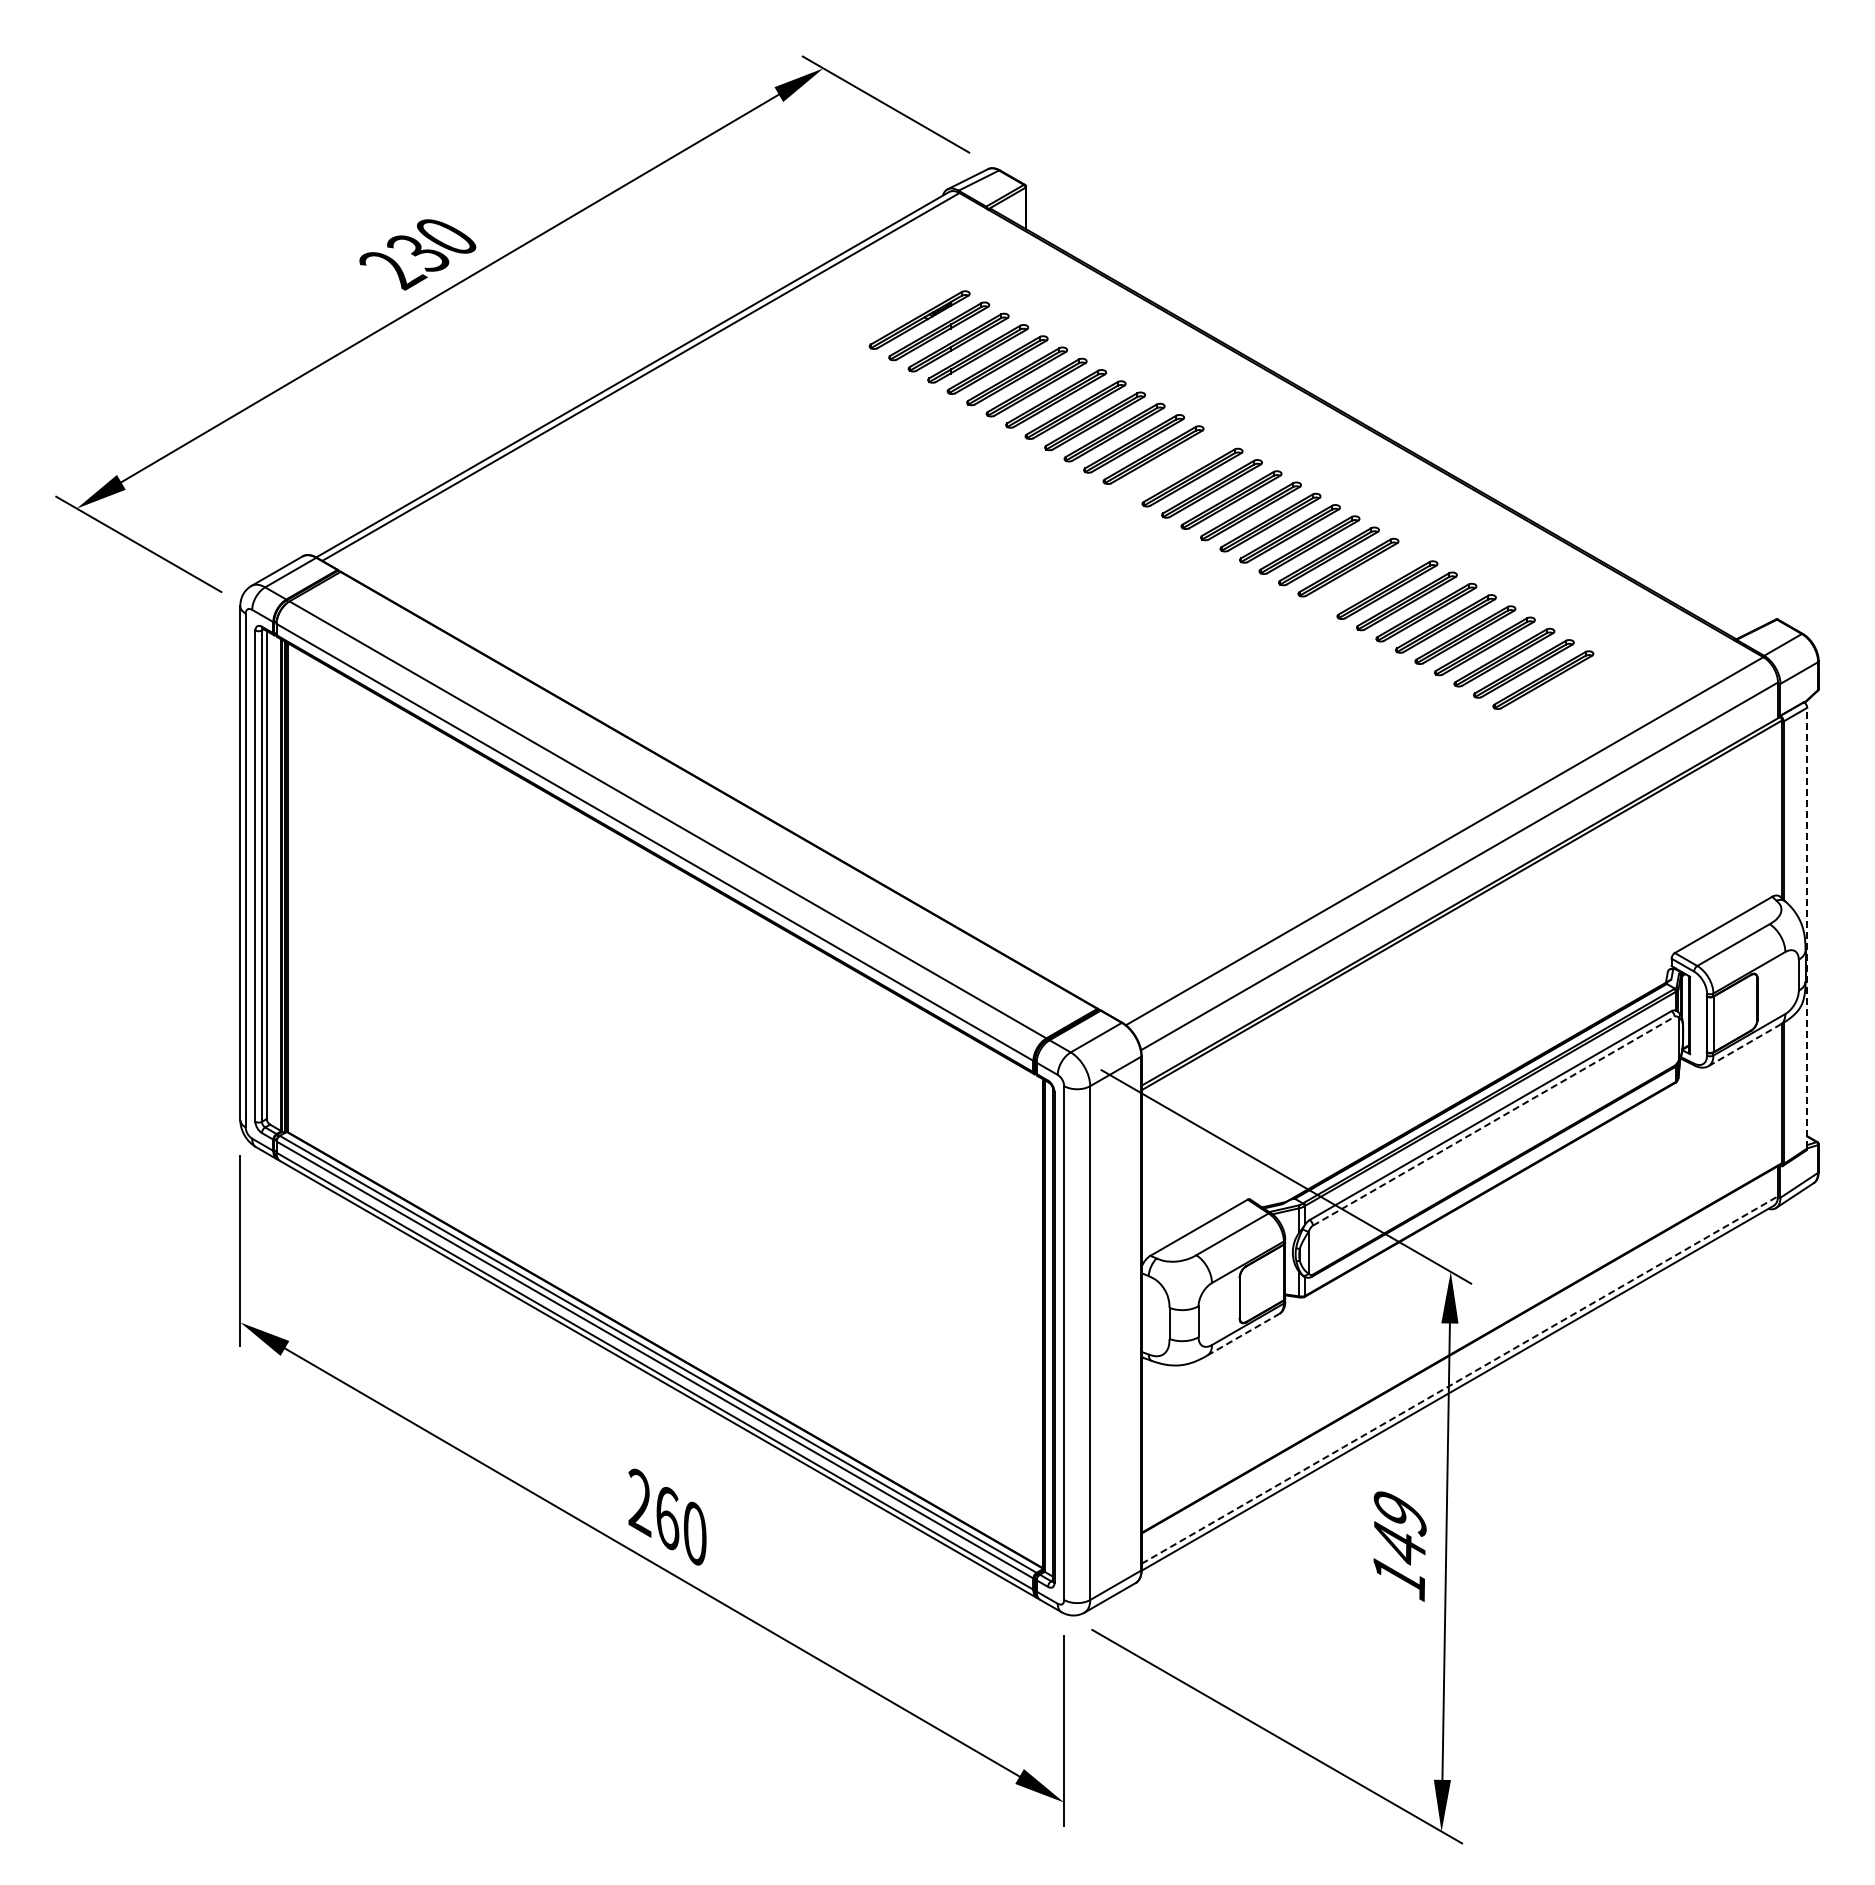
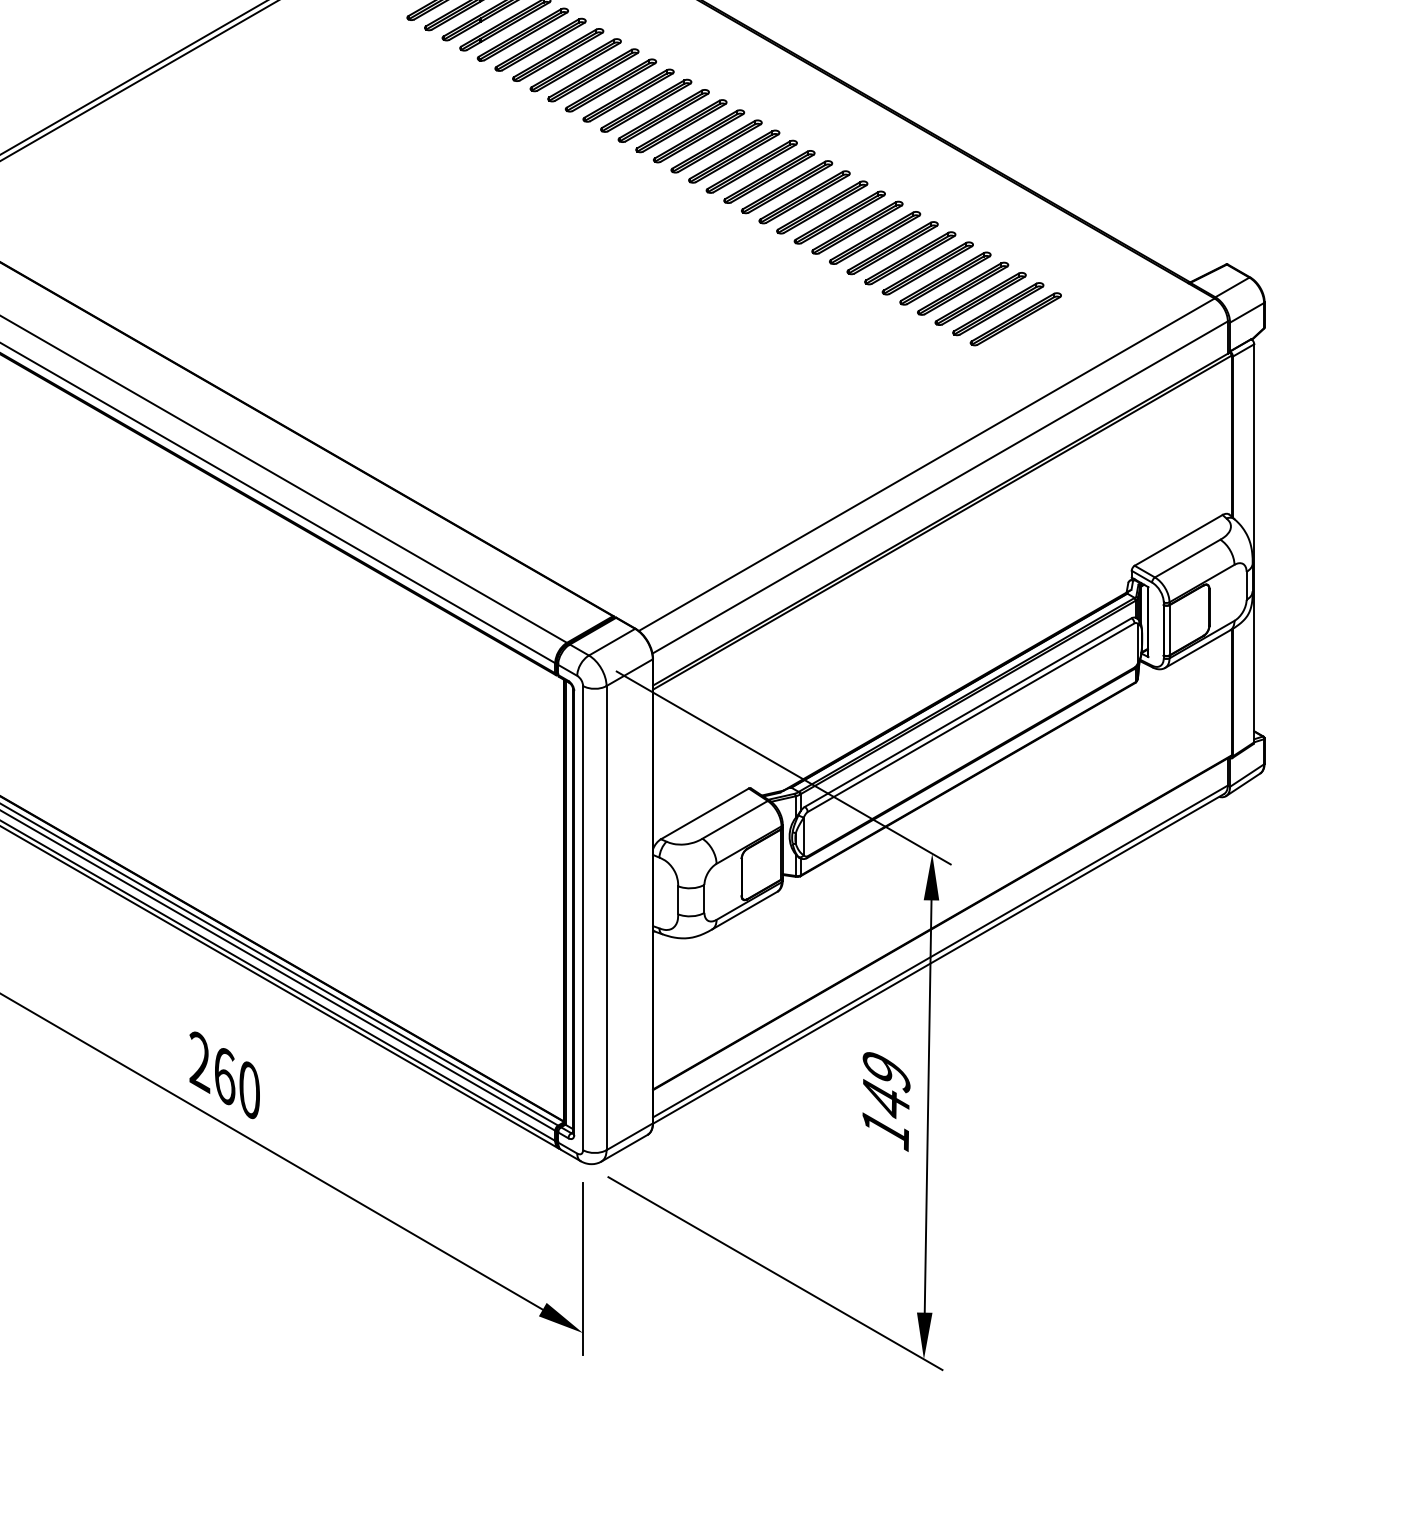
part: (1172, 466) -> (680, 126), added
part: (1367, 578) -> (857, 227), added
line: (1807, 927) -> (1254, 542), dashed -> solid
line: (1744, 1045) -> (1197, 649), dashed -> solid
line: (1493, 1121) -> (970, 717), dashed -> solid
line: (1243, 1334) -> (745, 910), dashed -> solid
line: (1460, 1379) -> (941, 950), dashed -> solid

